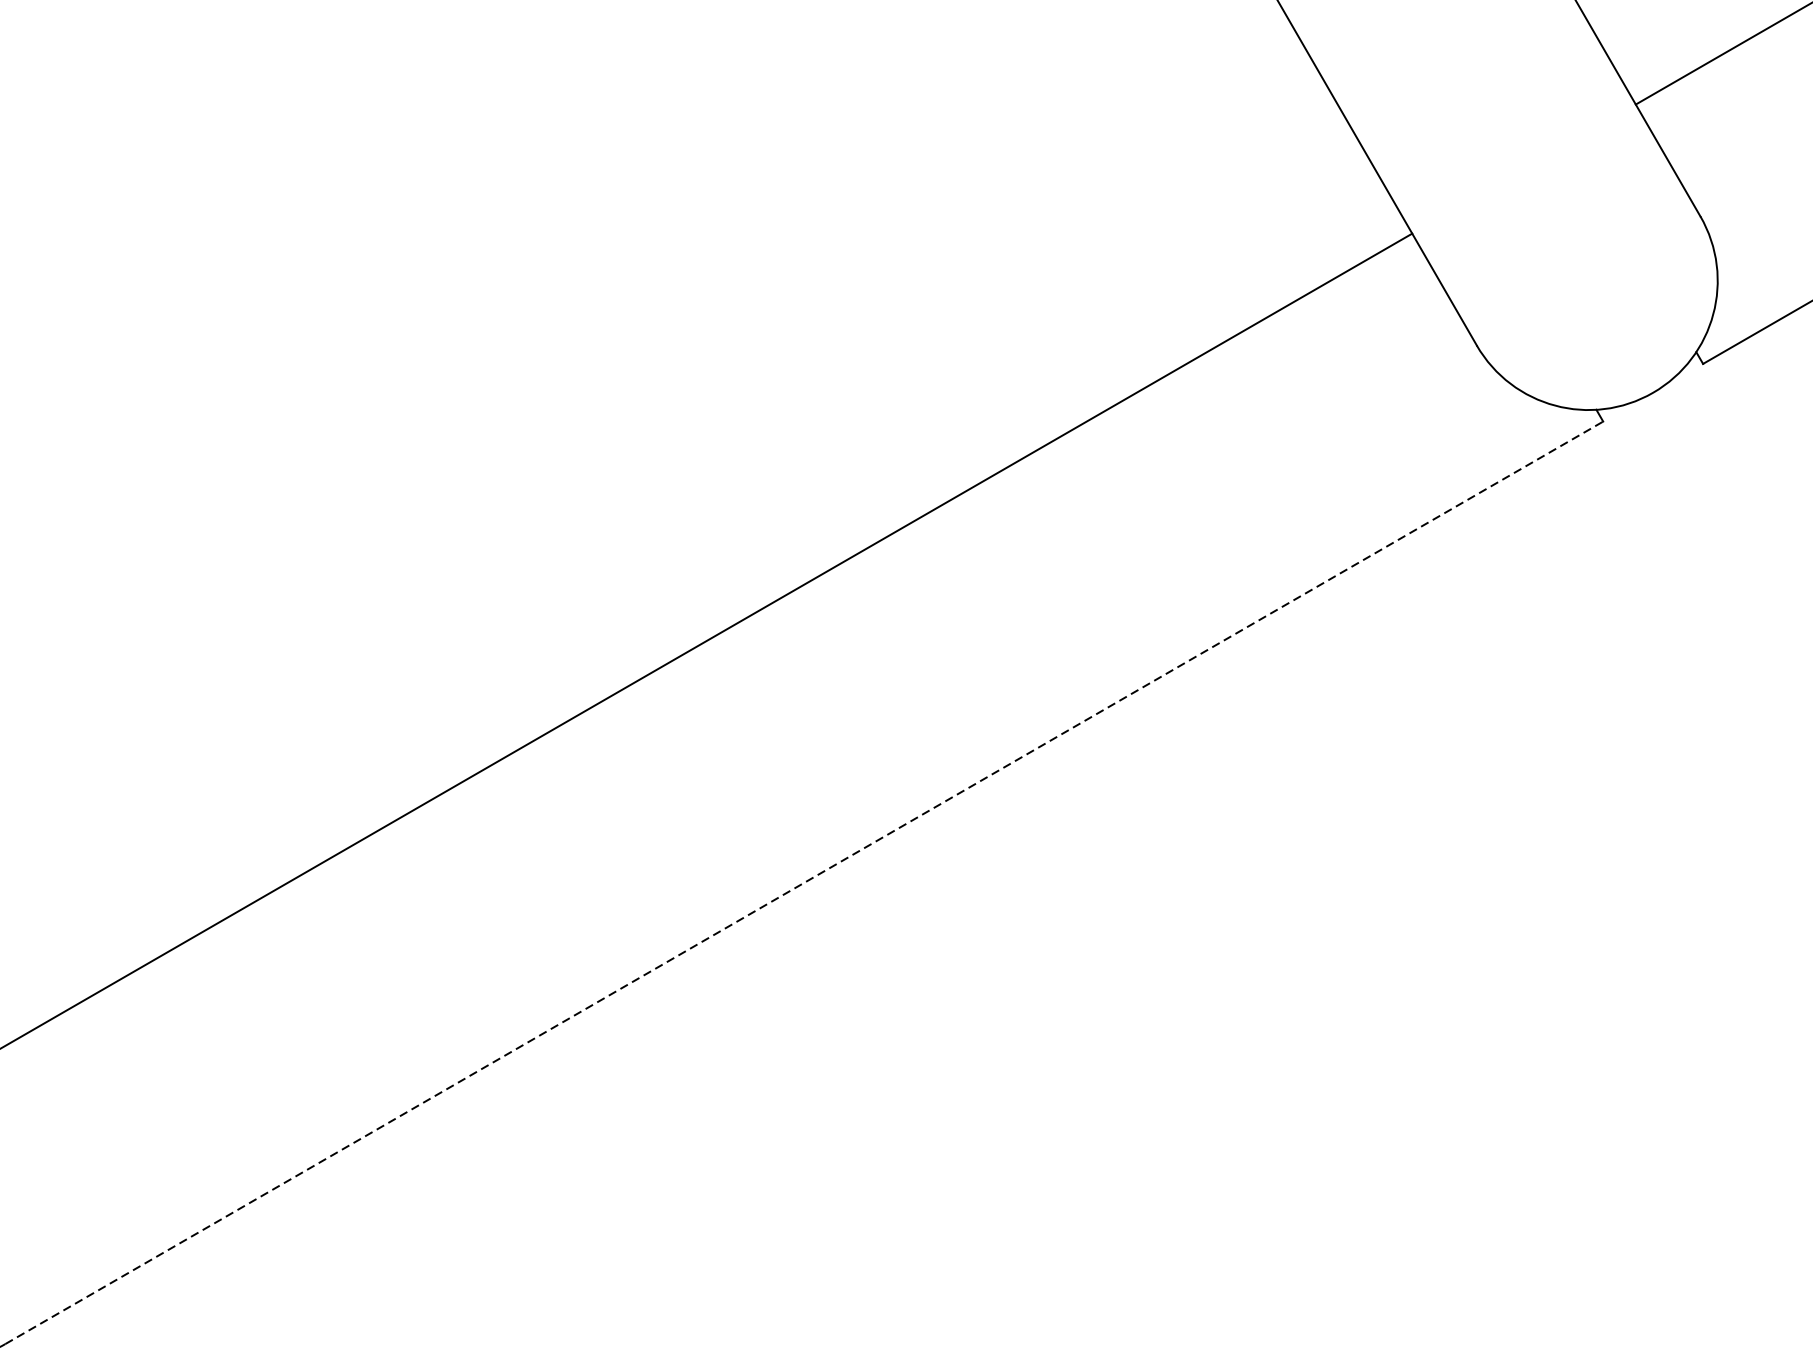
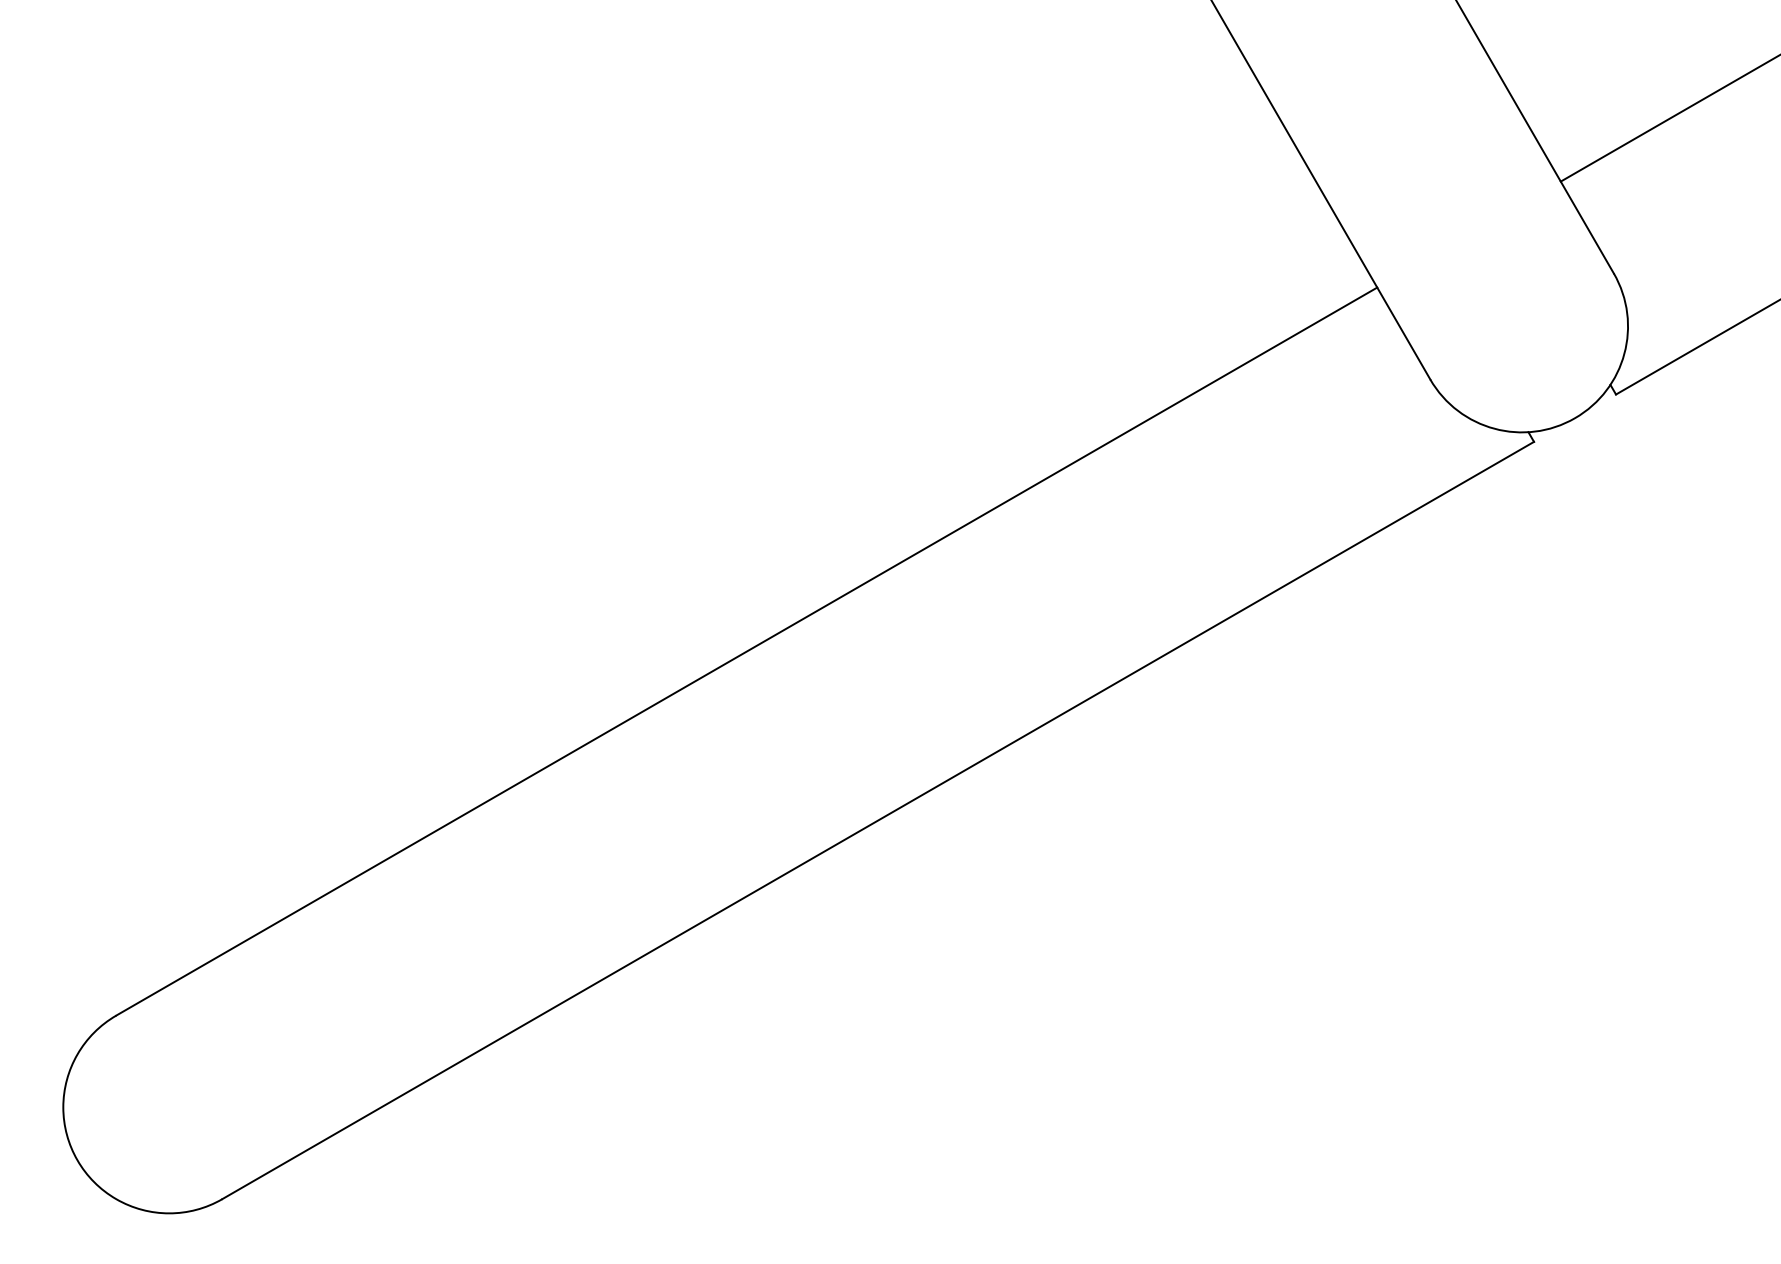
line: (804, 882) -> (878, 820), dashed -> solid

